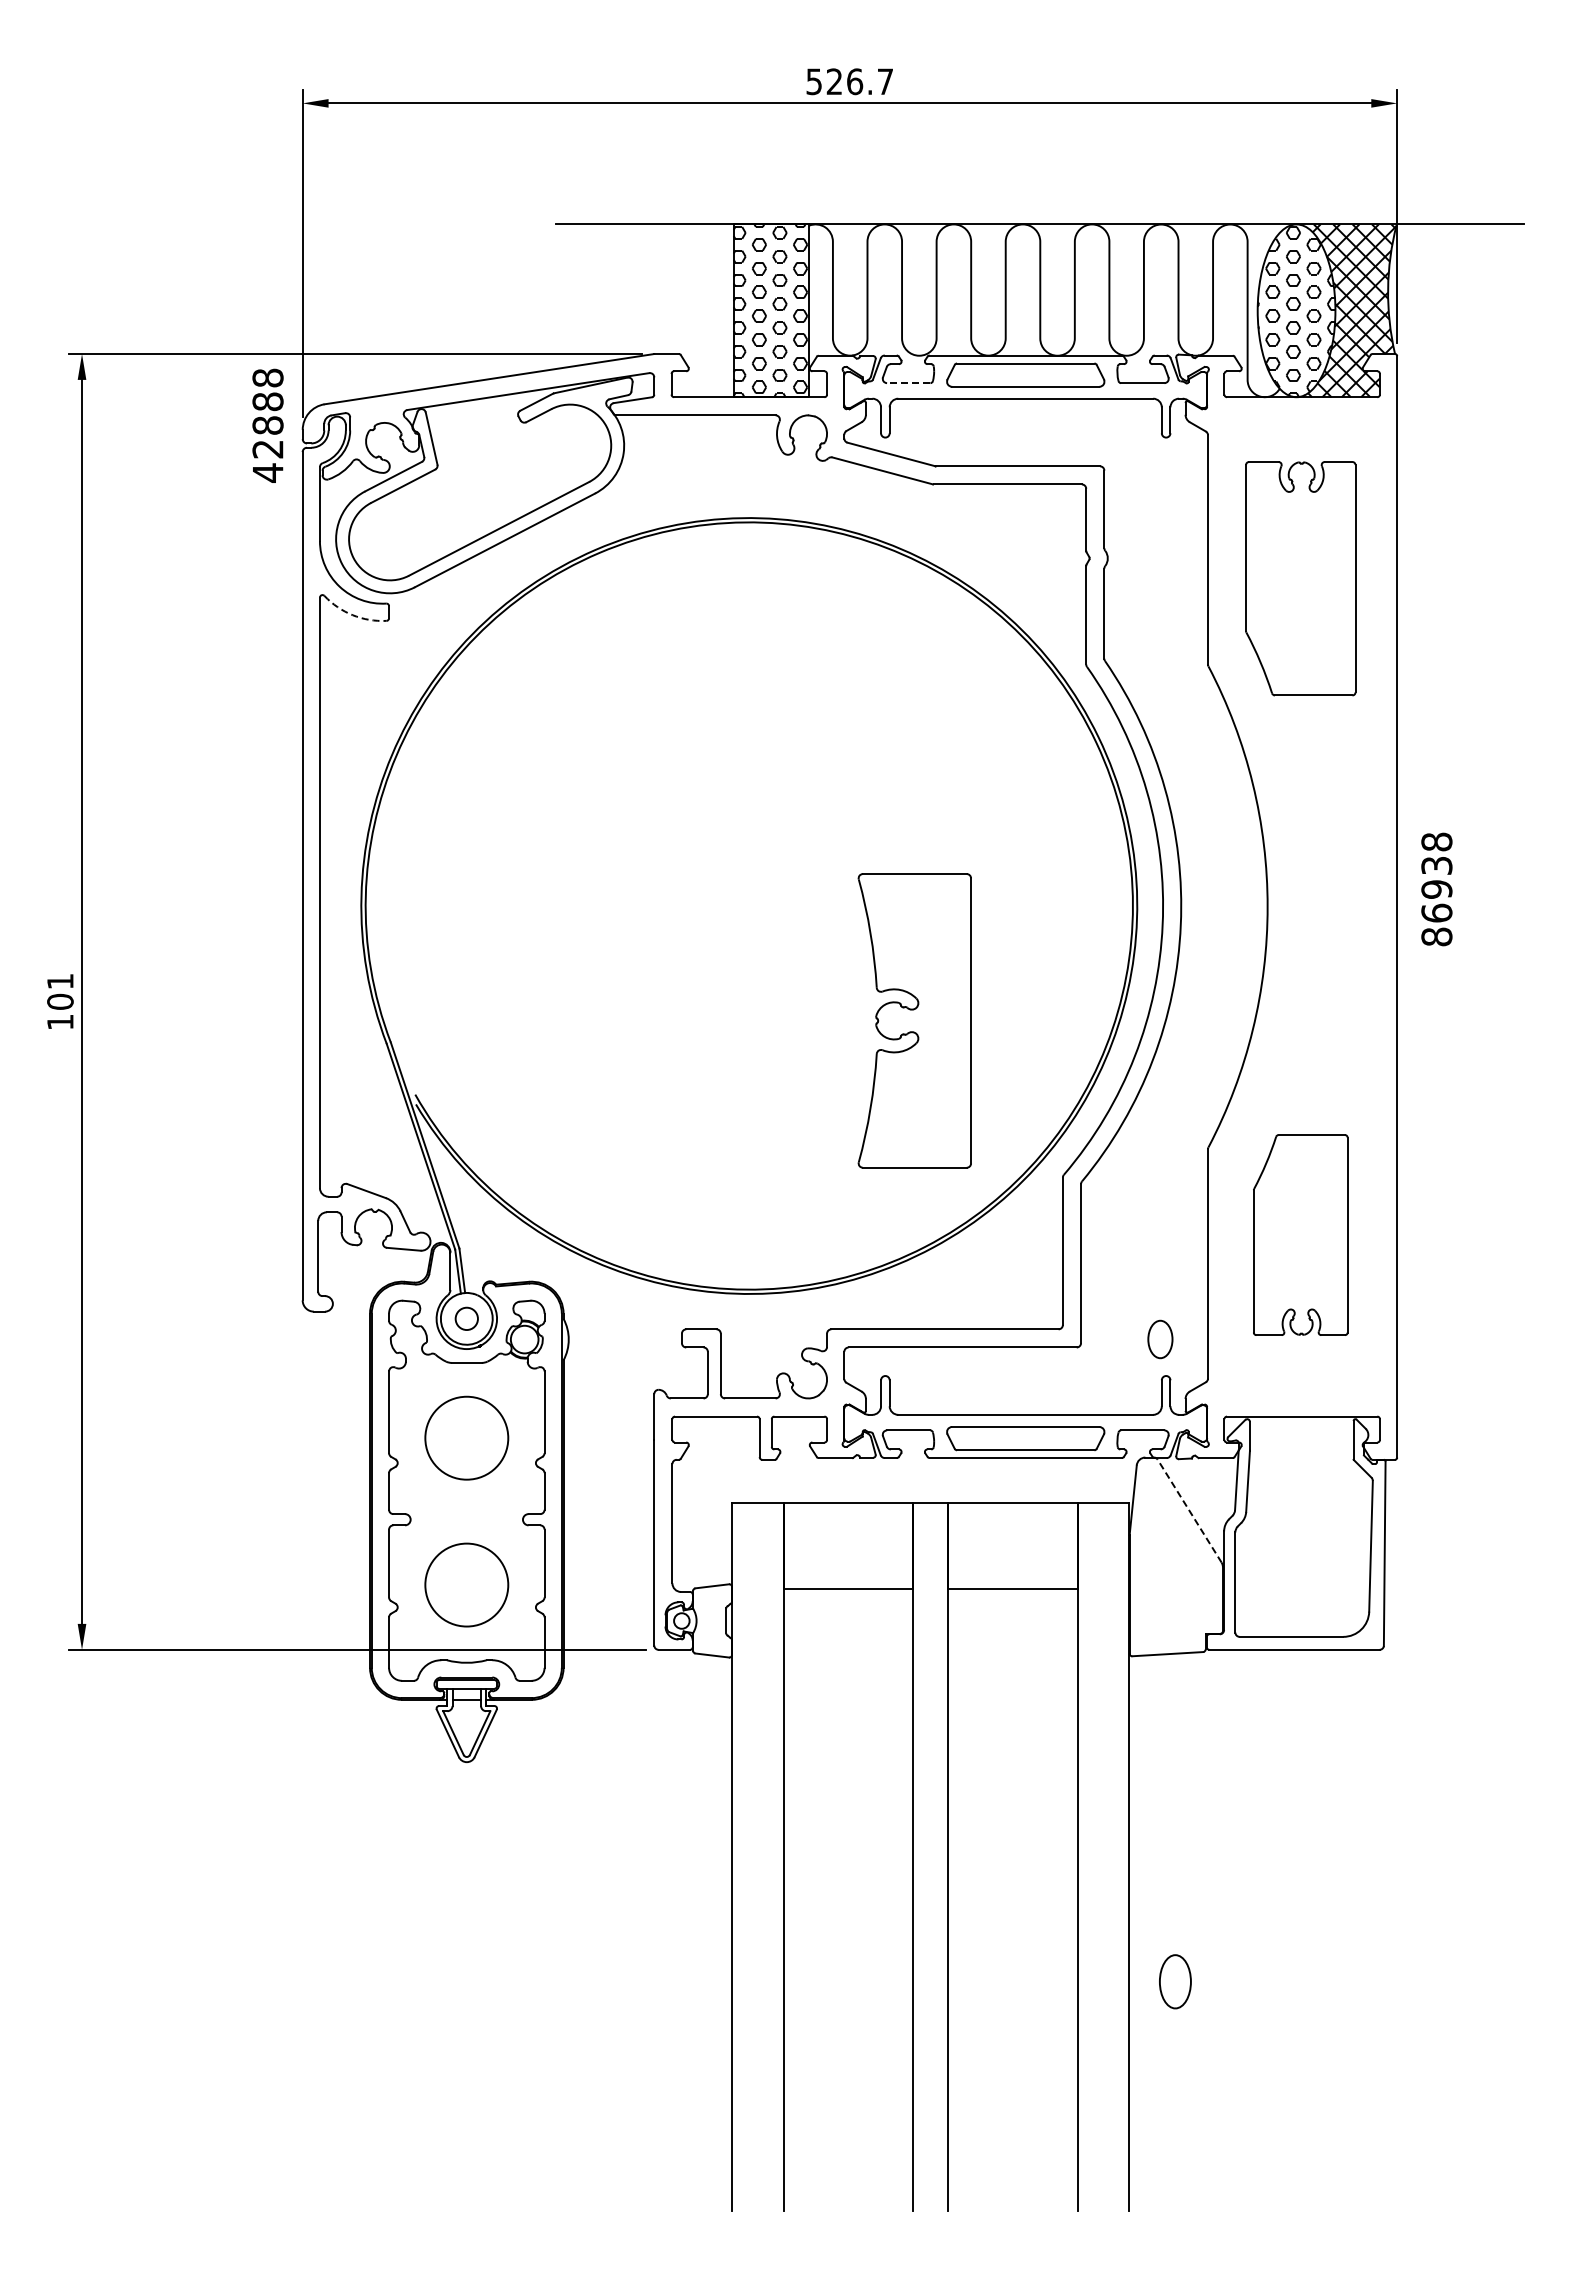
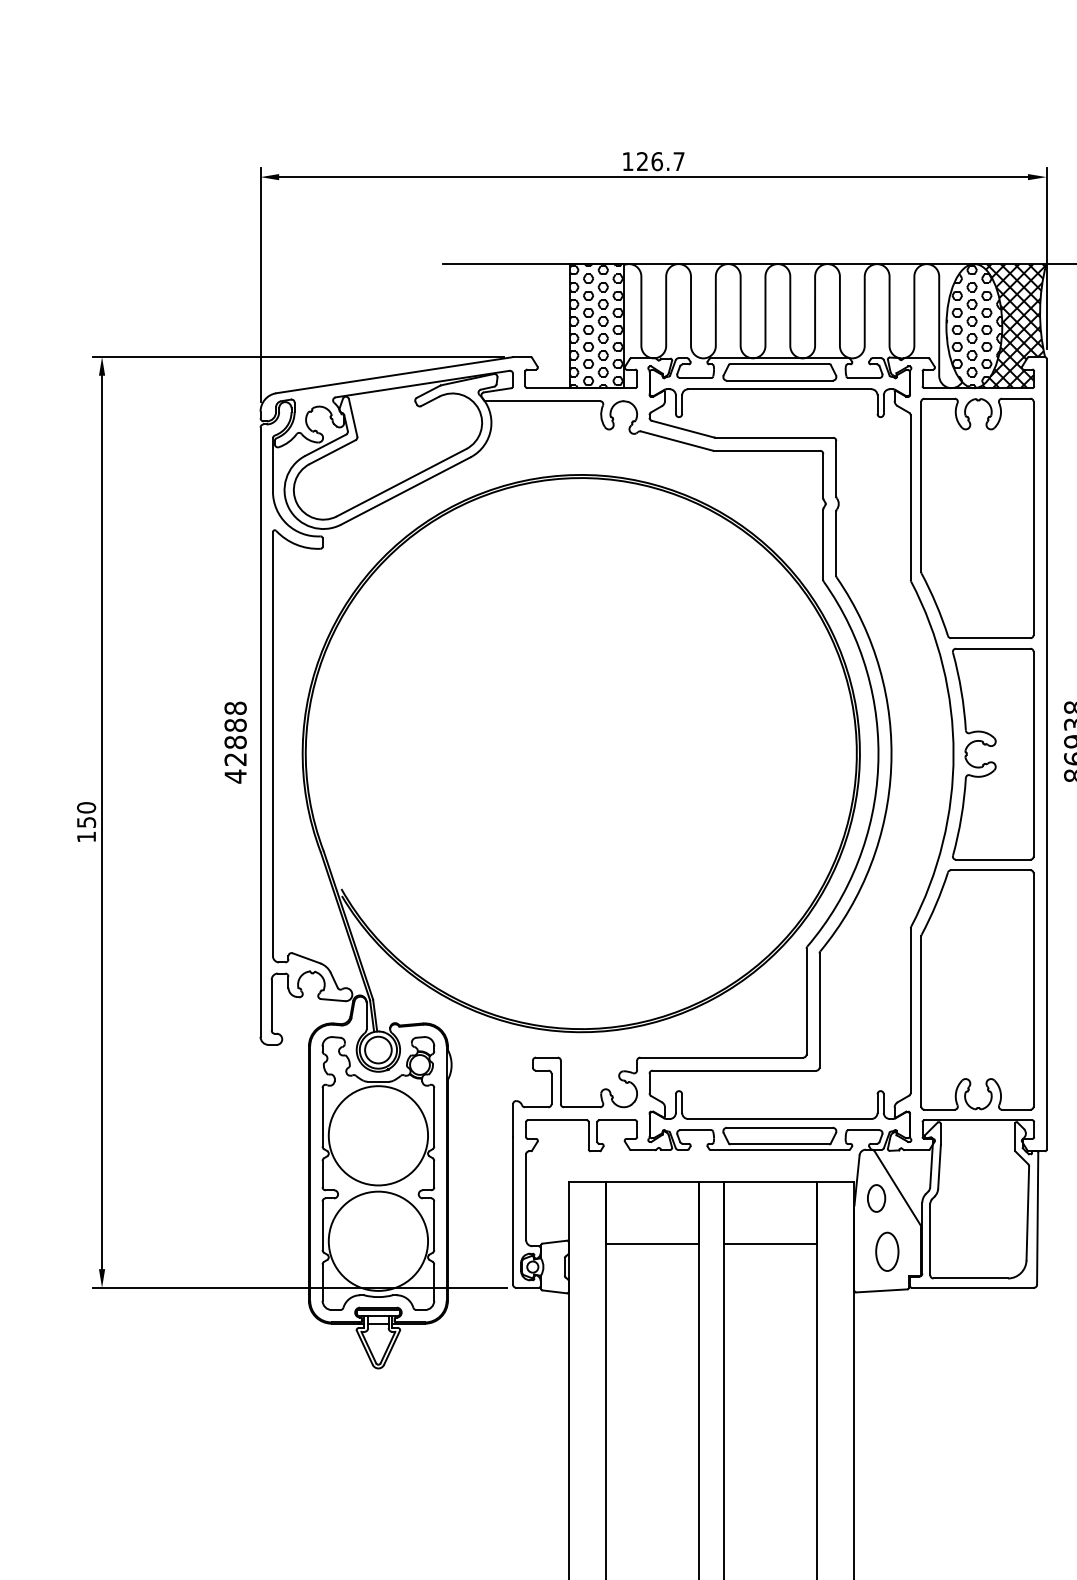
text: (813, 81) -> (627, 161), 526.7 -> 126.7
line: (908, 383) -> (695, 378), dashed -> solid
text: (267, 425) -> (235, 742), moved
part: (1300, 578) -> (977, 518), size x1.43
arc: (352, 615) -> (296, 544), dashed -> solid
text: (60, 991) -> (86, 814), 101 -> 150
part: (914, 1020) -> (992, 753), moved
part: (1300, 1234) -> (977, 989), size x1.67
circle: (466, 1318) -> (378, 1049), size x1.67
part: (1160, 1339) -> (876, 1198), moved
circle: (466, 1438) -> (378, 1136), size x1.67
line: (1189, 1511) -> (897, 1188), dashed -> solid
circle: (466, 1584) -> (378, 1240), size x1.67
part: (1175, 1981) -> (887, 1251), moved

